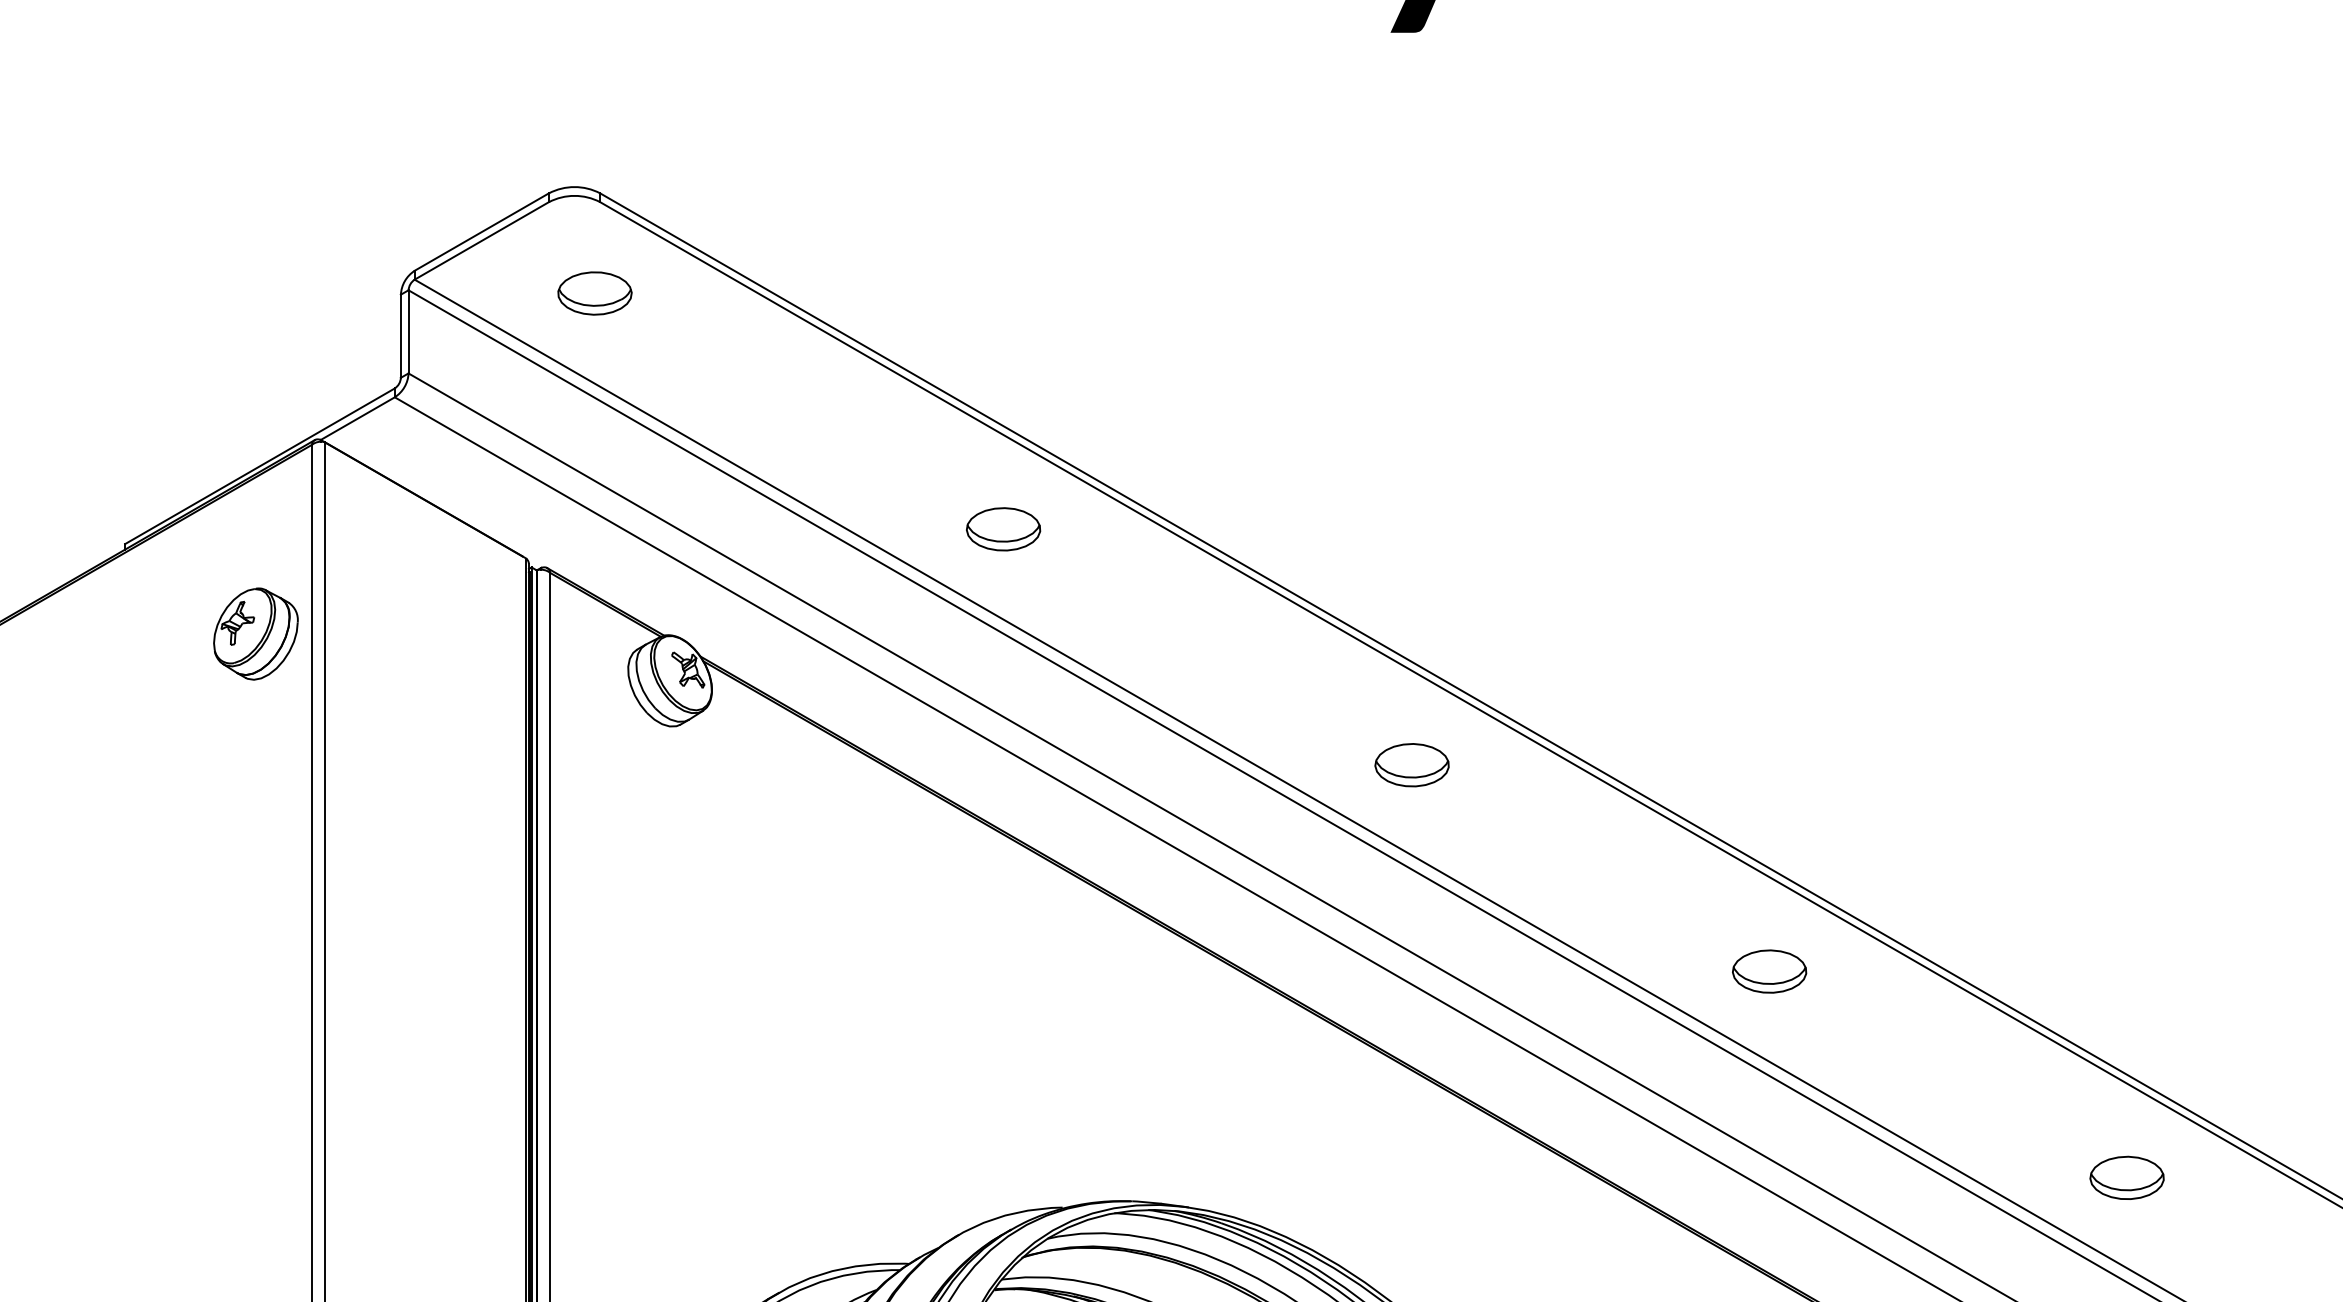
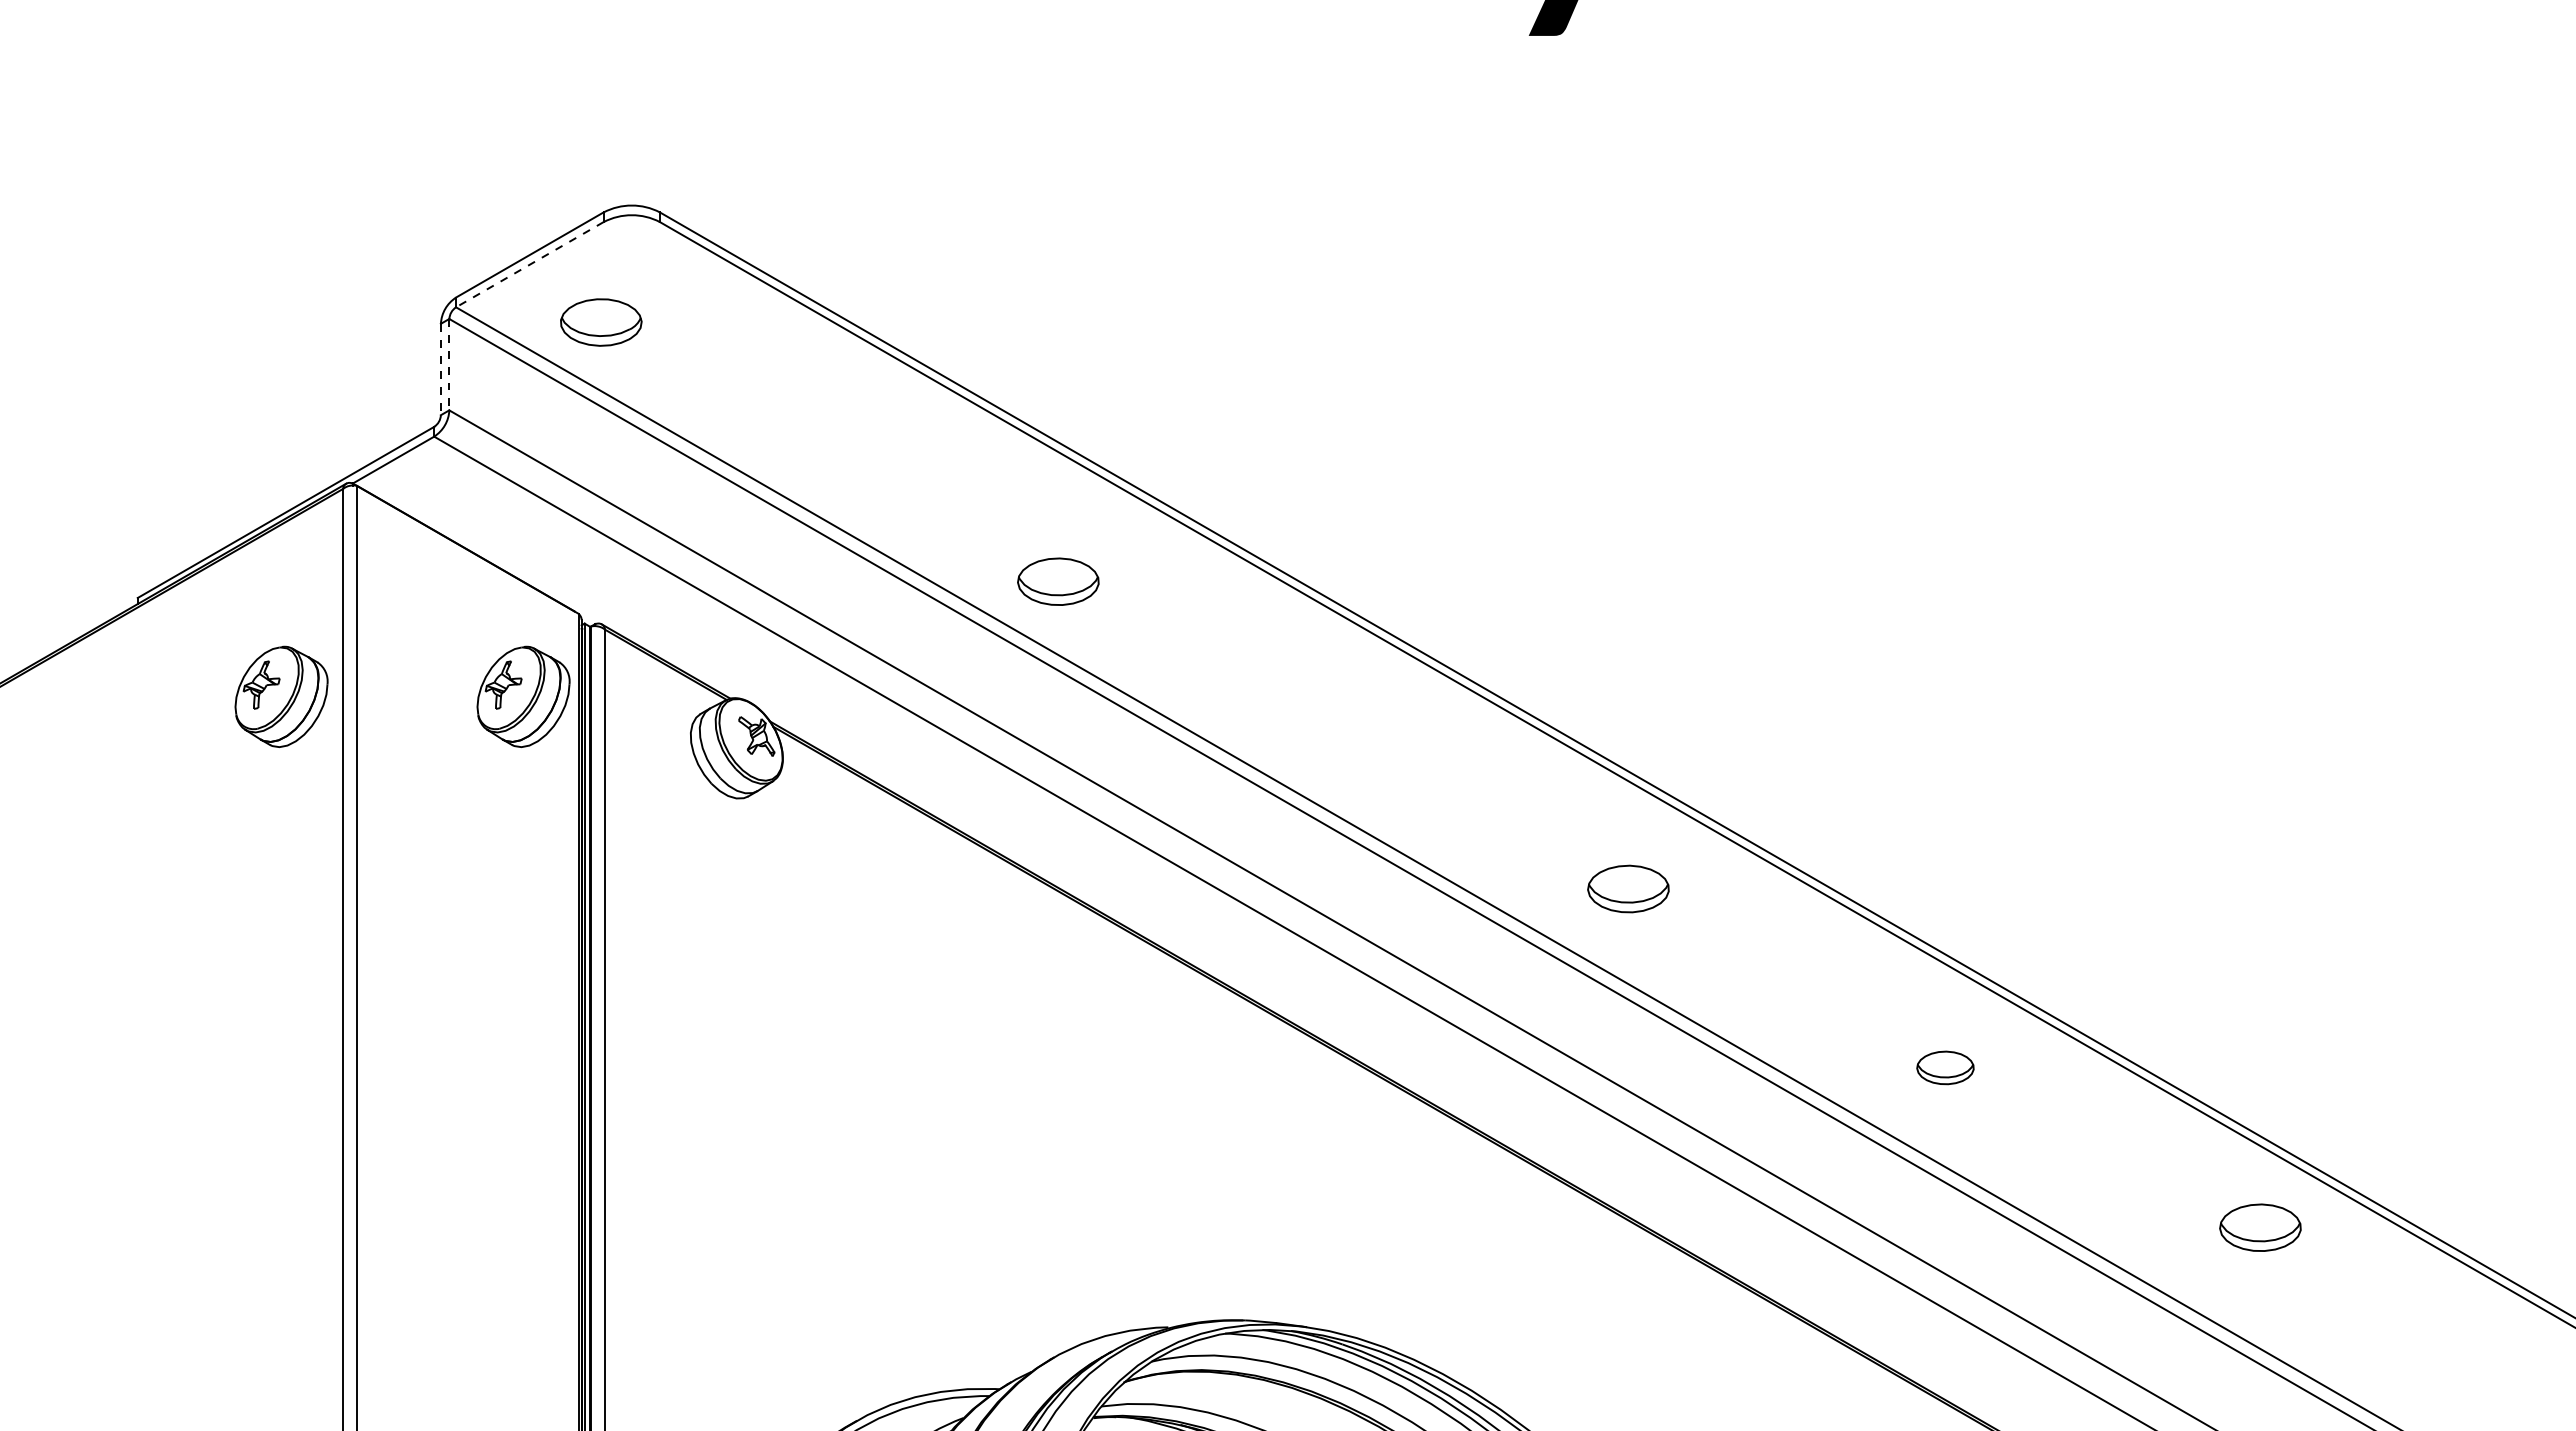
line: (481, 240) -> (529, 264), solid -> dashed
part: (595, 293) -> (601, 322), moved
line: (408, 331) -> (449, 364), solid -> dashed
line: (400, 336) -> (440, 369), solid -> dashed
part: (1003, 529) -> (1058, 581), moved
part: (476, 633) -> (523, 696), added
part: (1412, 764) -> (1628, 888), moved
part: (1769, 971) -> (1945, 1067), size x0.7
part: (2127, 1177) -> (2260, 1227), moved

